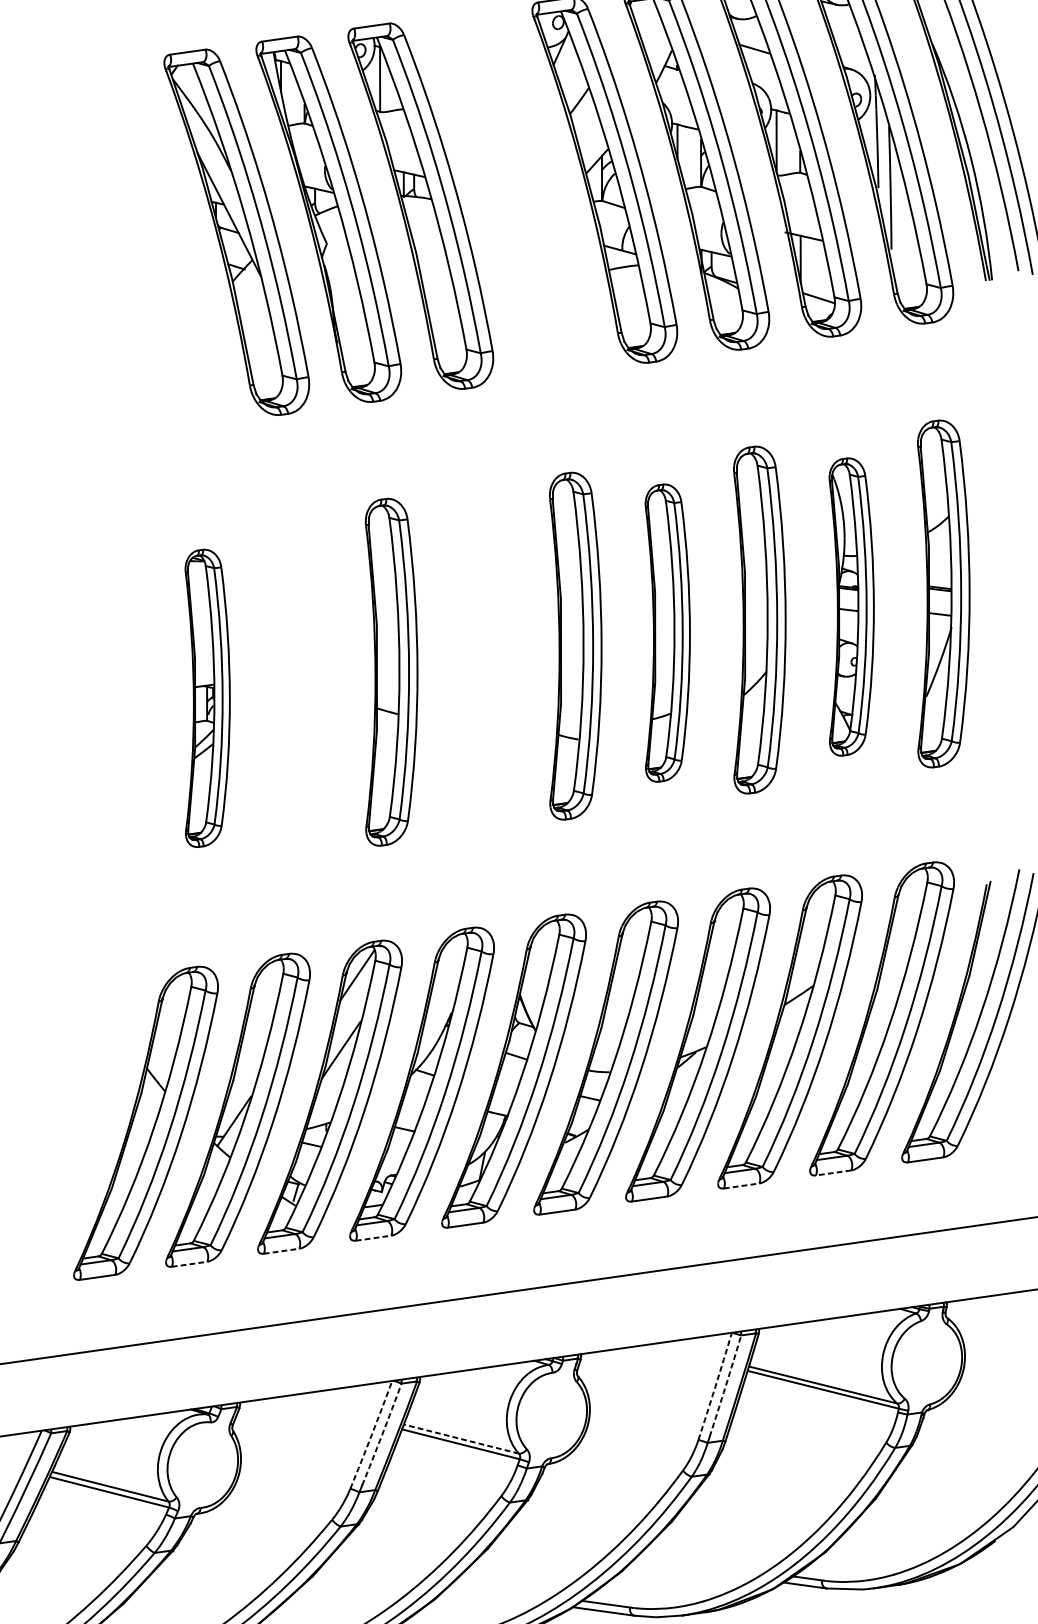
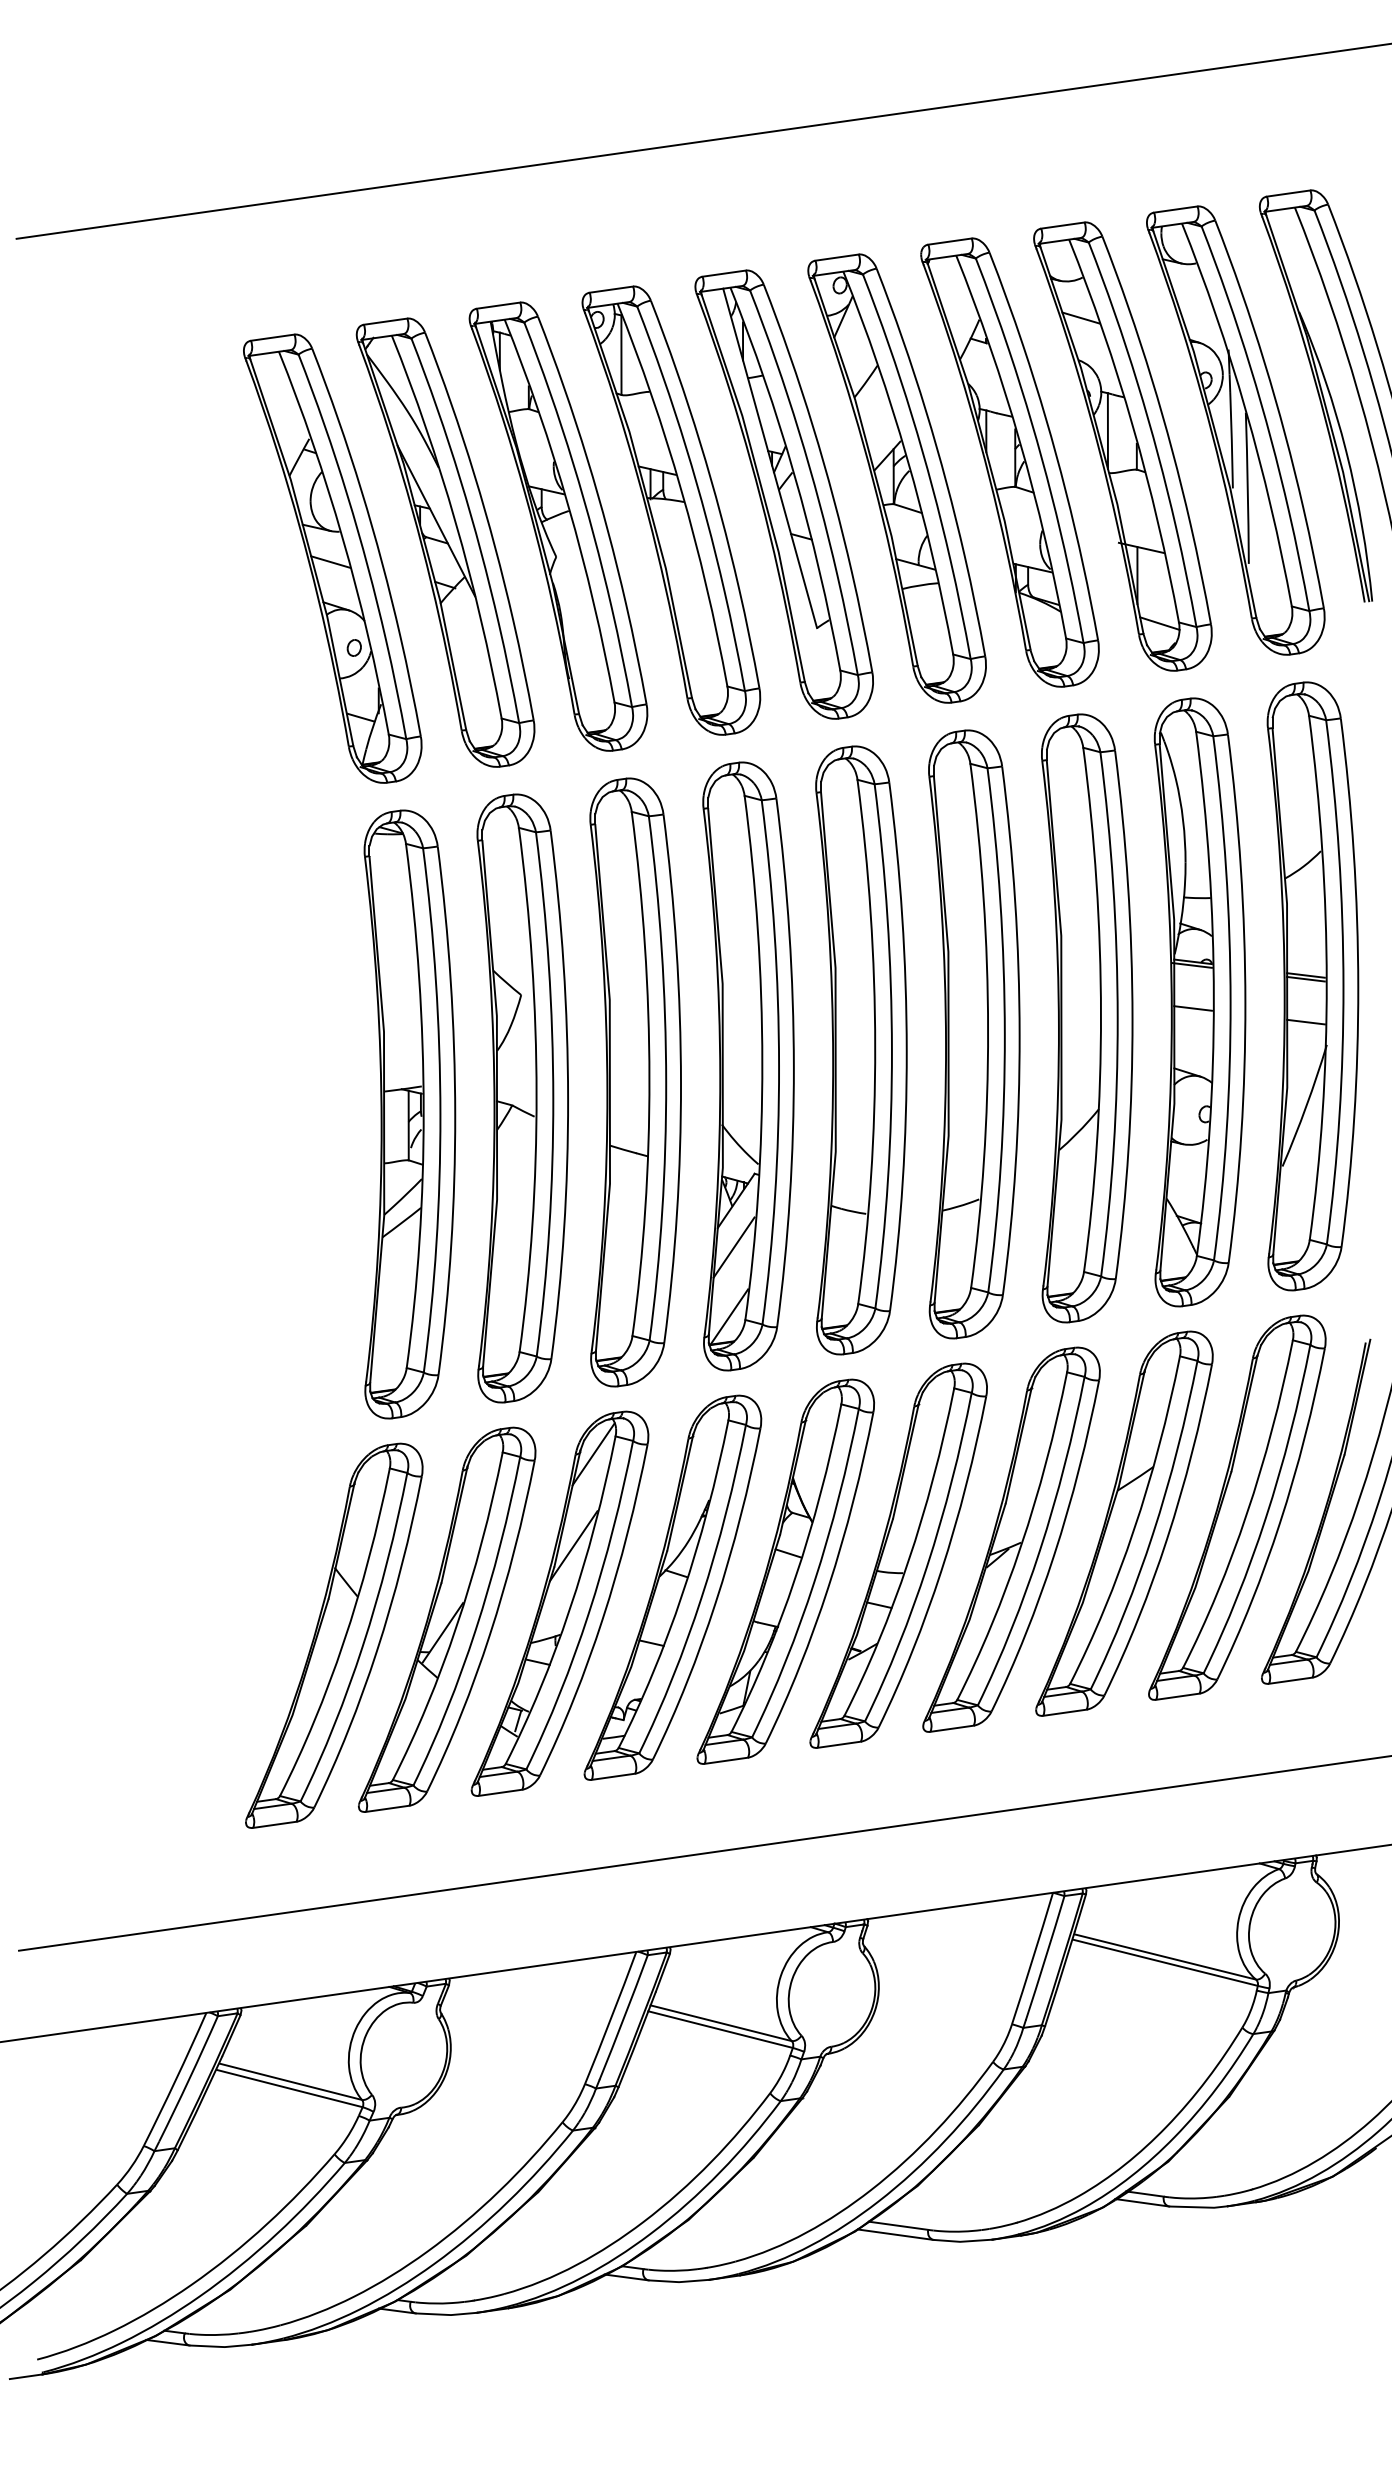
part: (512, 193) -> (783, 494), added
part: (144, 245) -> (332, 558), added
part: (943, 594) -> (1312, 986), size x1.43
part: (851, 607) -> (1199, 1002), size x1.67
part: (759, 620) -> (1087, 1018), size x1.43
part: (667, 633) -> (974, 1034), size x1.67
part: (575, 646) -> (861, 1050), size x1.43
part: (483, 659) -> (748, 1066), added
part: (391, 672) -> (635, 1082), size x1.43
part: (299, 685) -> (522, 1098), added
part: (207, 698) -> (409, 1114), size x1.67
line: (833, 1172) -> (1177, 1696), dashed -> solid
line: (741, 1185) -> (1064, 1712), dashed -> solid
line: (373, 1237) -> (613, 1776), dashed -> solid
line: (281, 1251) -> (500, 1792), dashed -> solid
line: (189, 1264) -> (387, 1808), dashed -> solid
arc: (715, 1386) -> (1032, 1958), dashed -> solid
arc: (725, 1386) -> (1045, 1958), dashed -> solid
arc: (371, 1434) -> (611, 2017), dashed -> solid
arc: (382, 1434) -> (624, 2017), dashed -> solid
line: (461, 1439) -> (721, 2023), dashed -> solid

